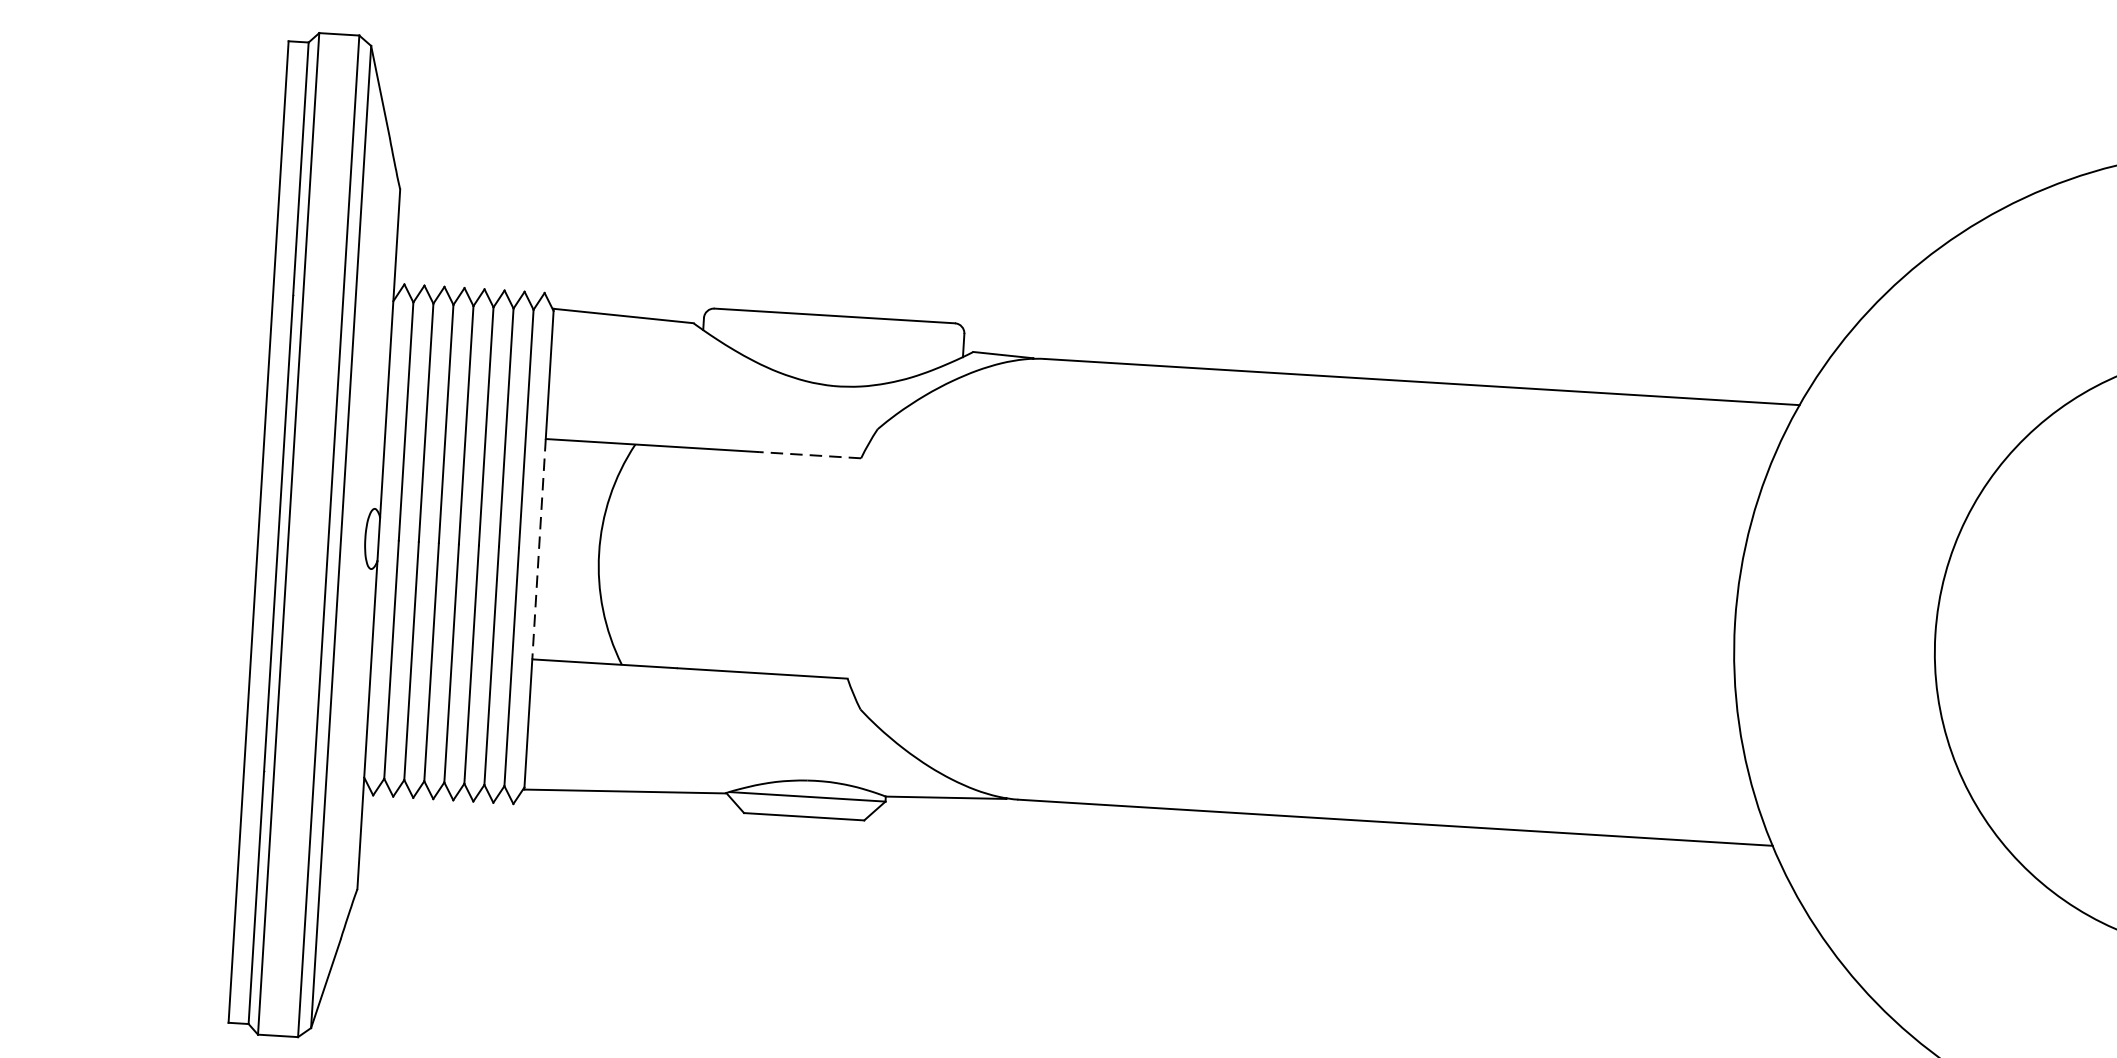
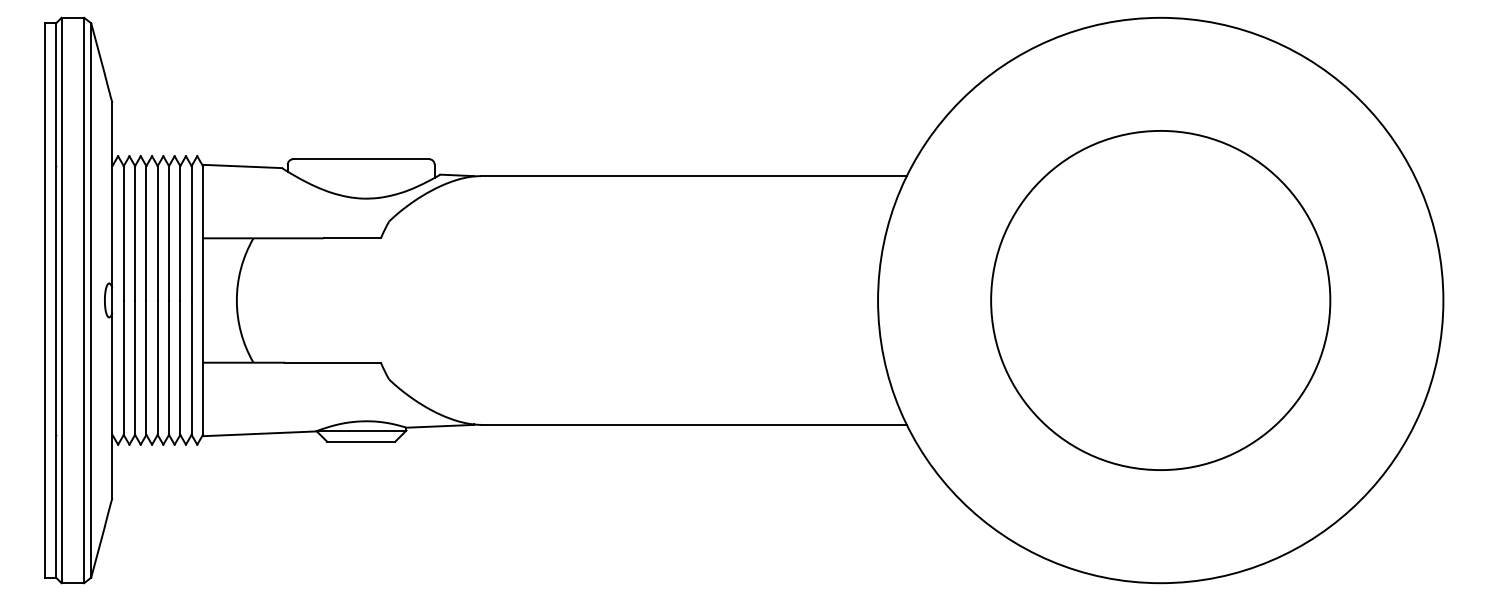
line: (810, 455) -> (352, 238), dashed -> solid
line: (538, 550) -> (202, 301), dashed -> solid

